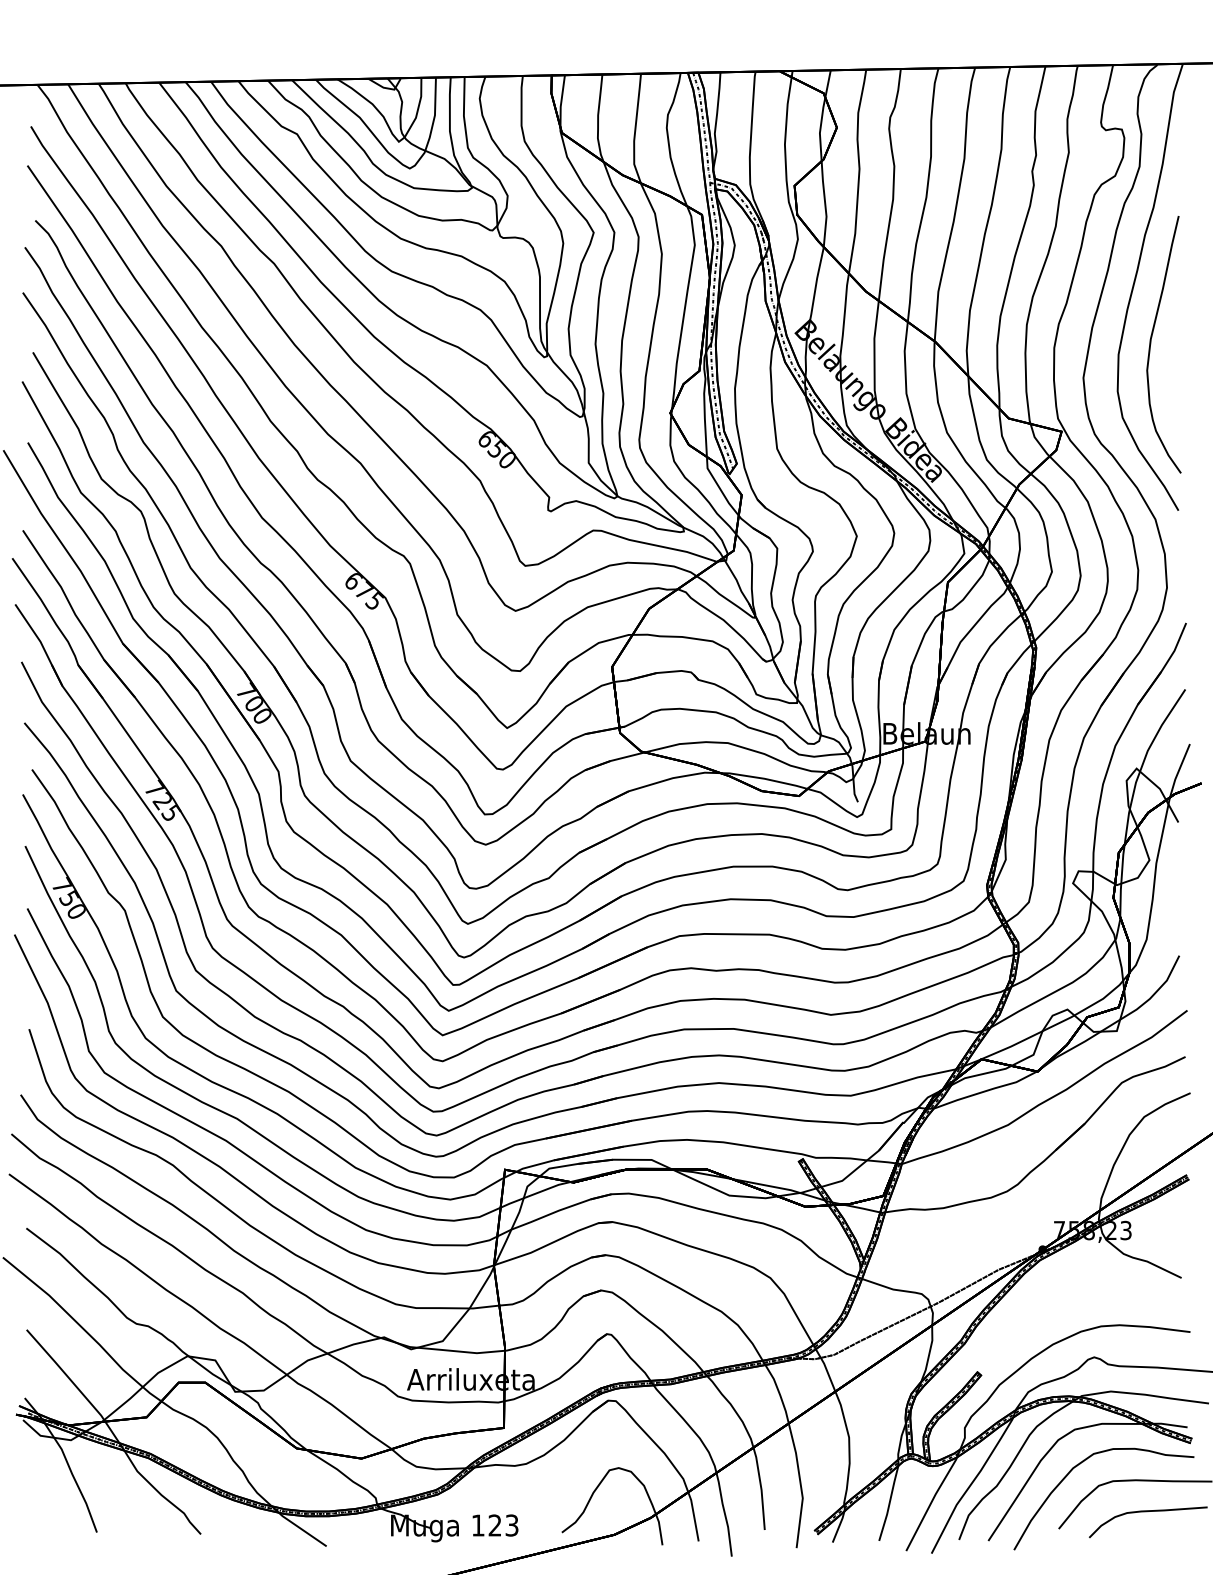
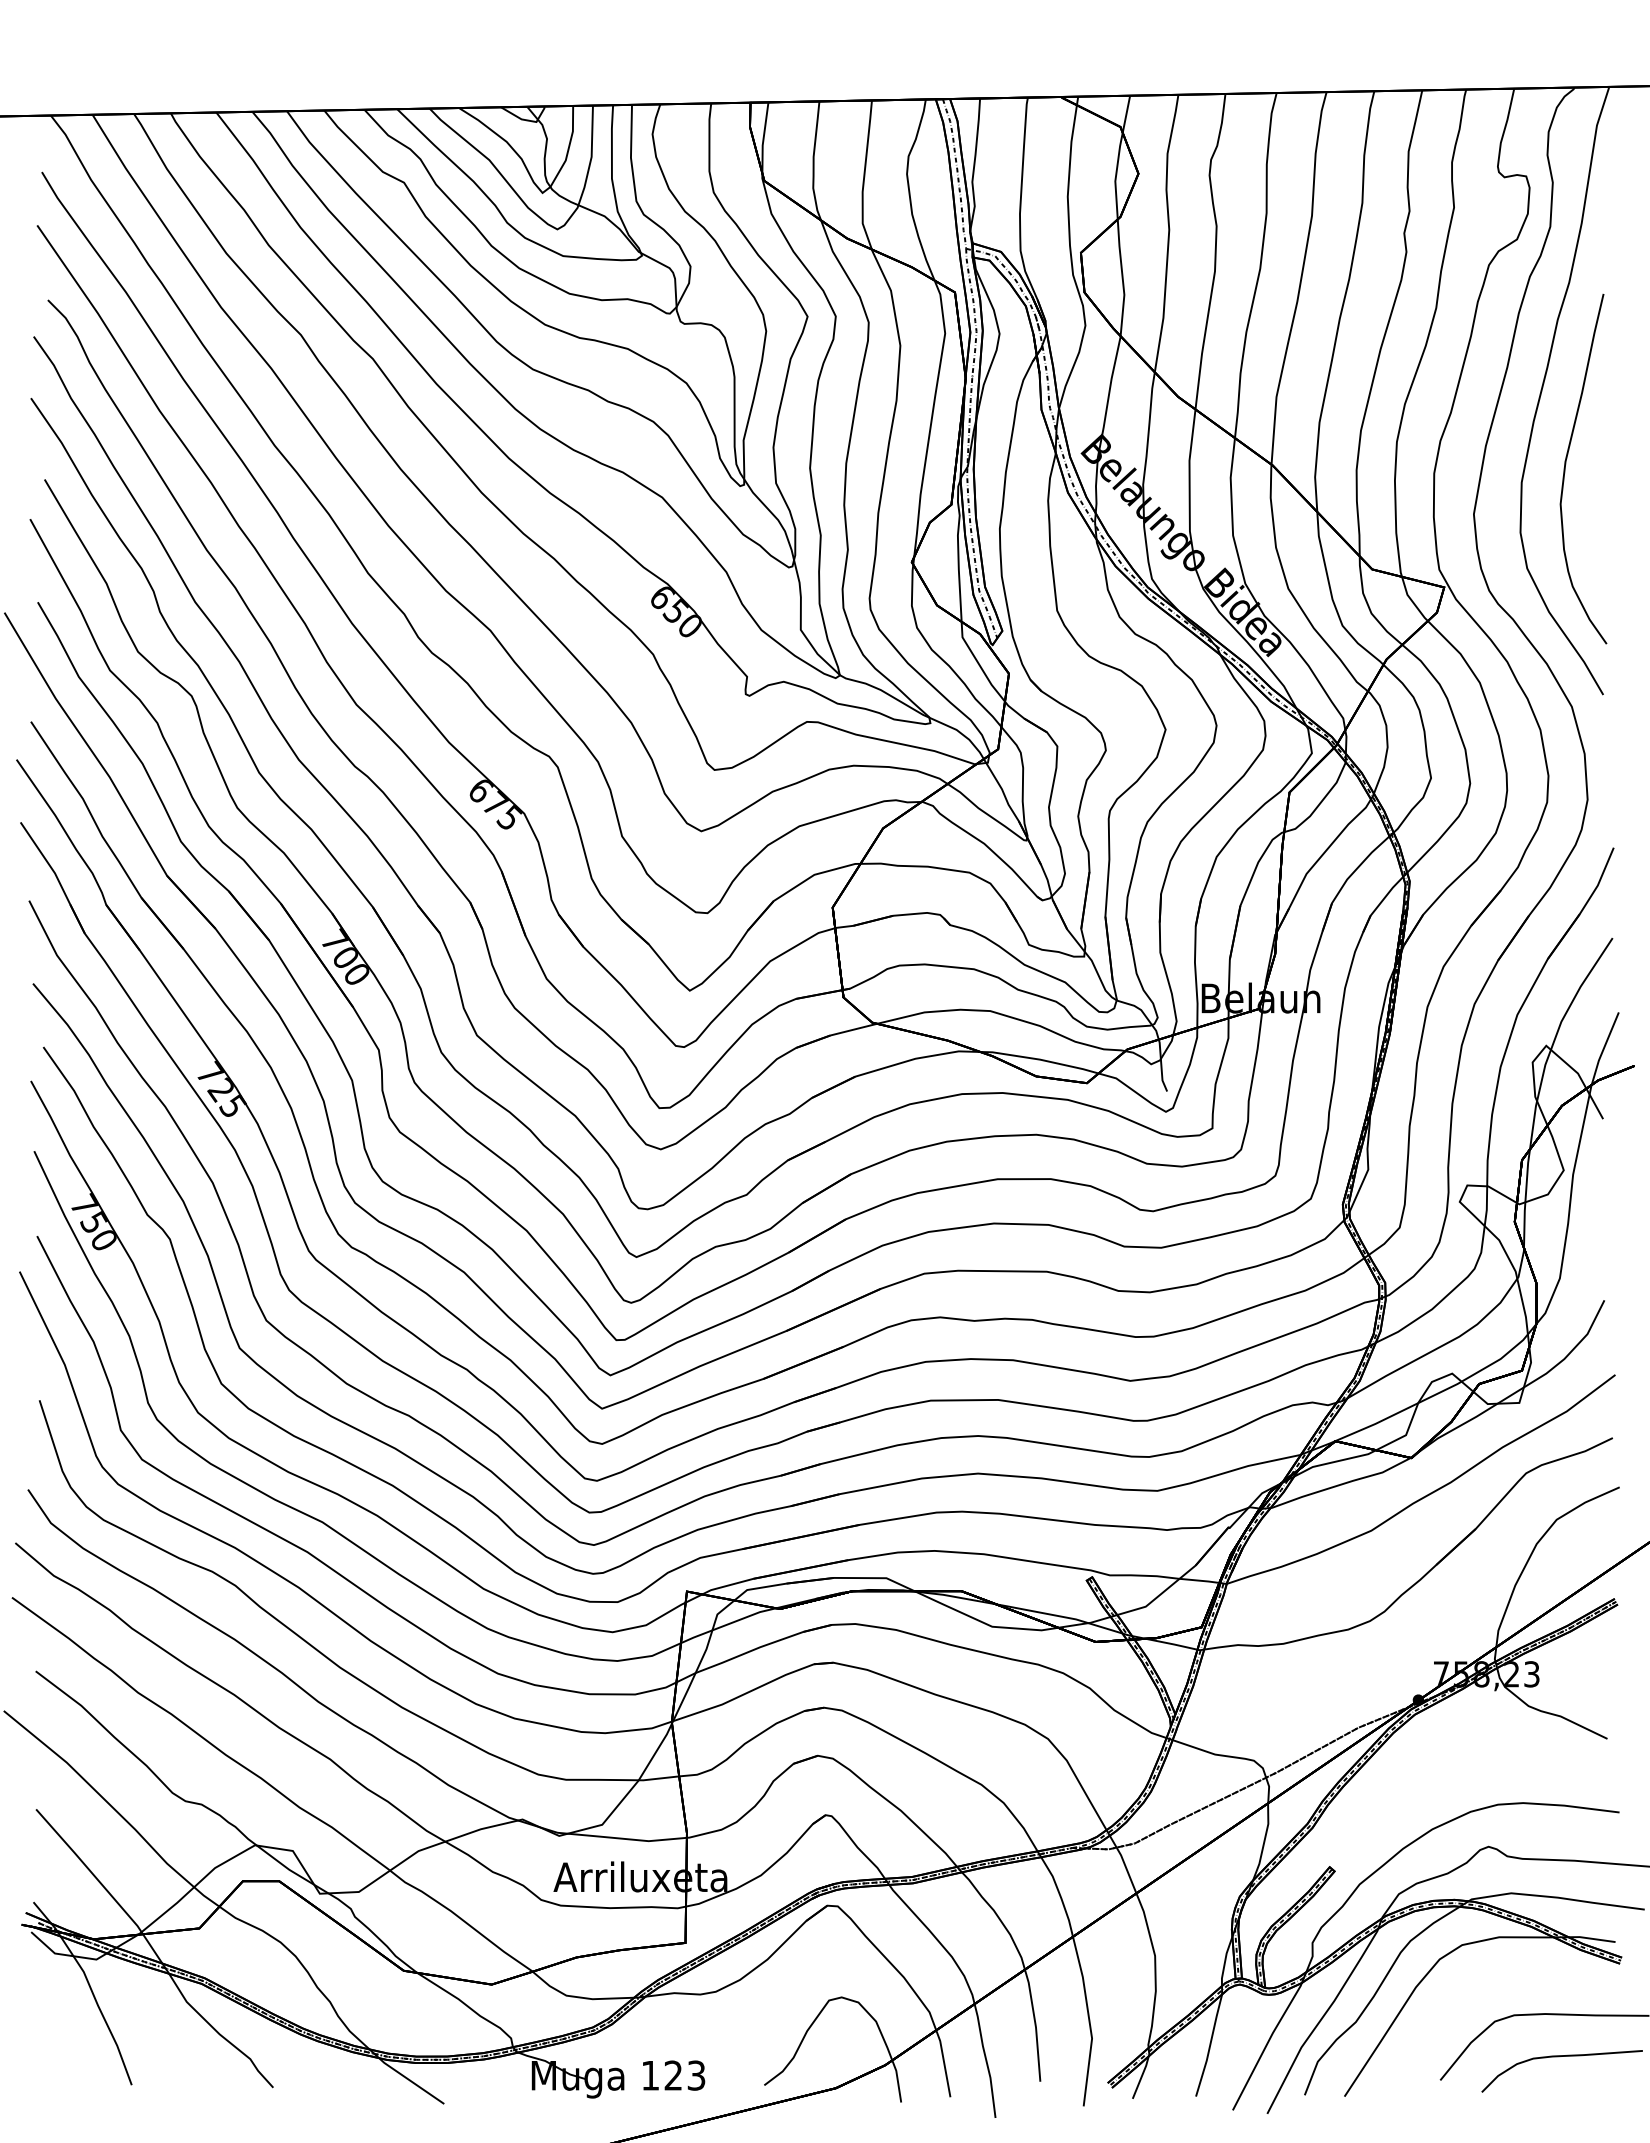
curve: (1080, 1464) -> (1469, 1992), removed

